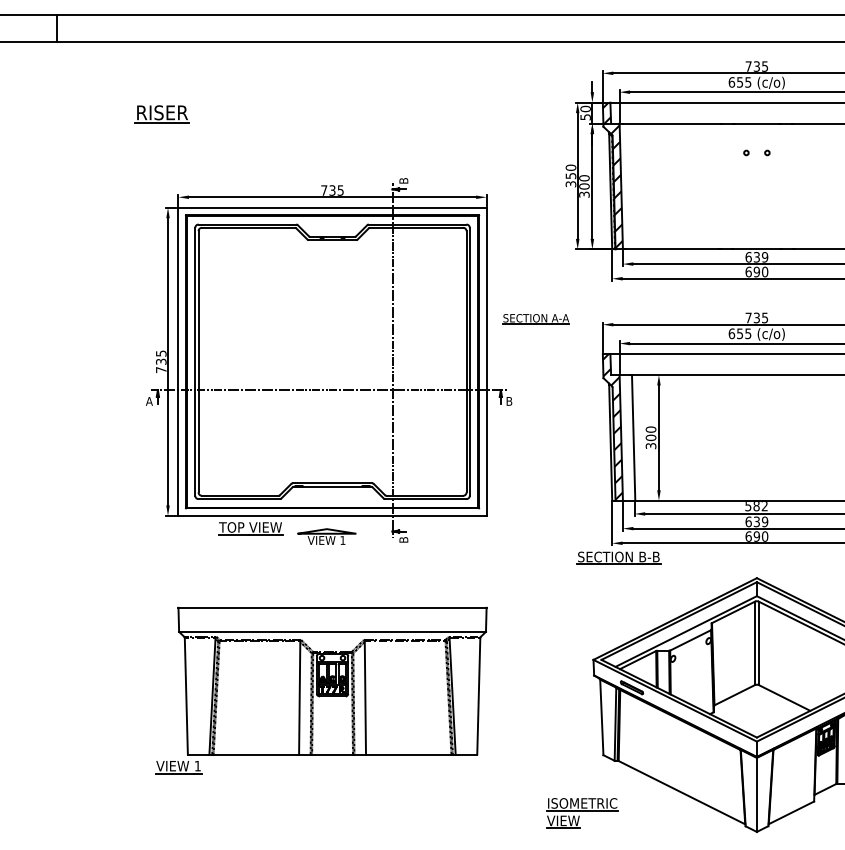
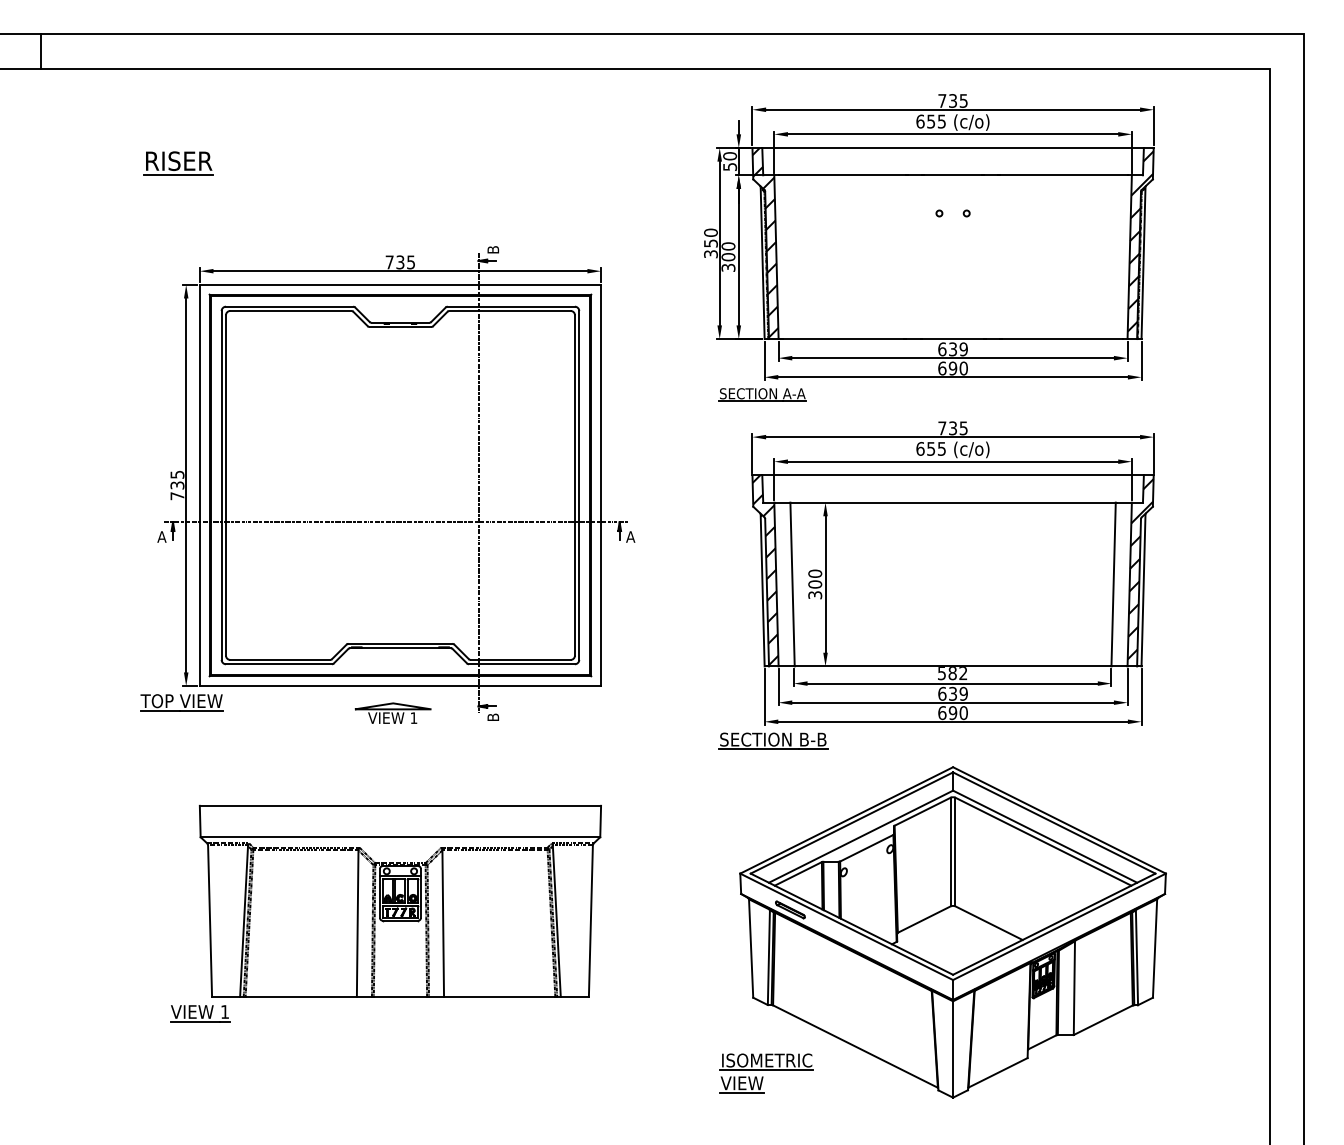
part: (536, 318) -> (762, 394), moved
text: (509, 401) -> (630, 536), B -> A
part: (250, 528) -> (181, 702), moved
part: (582, 813) -> (766, 1073), moved

